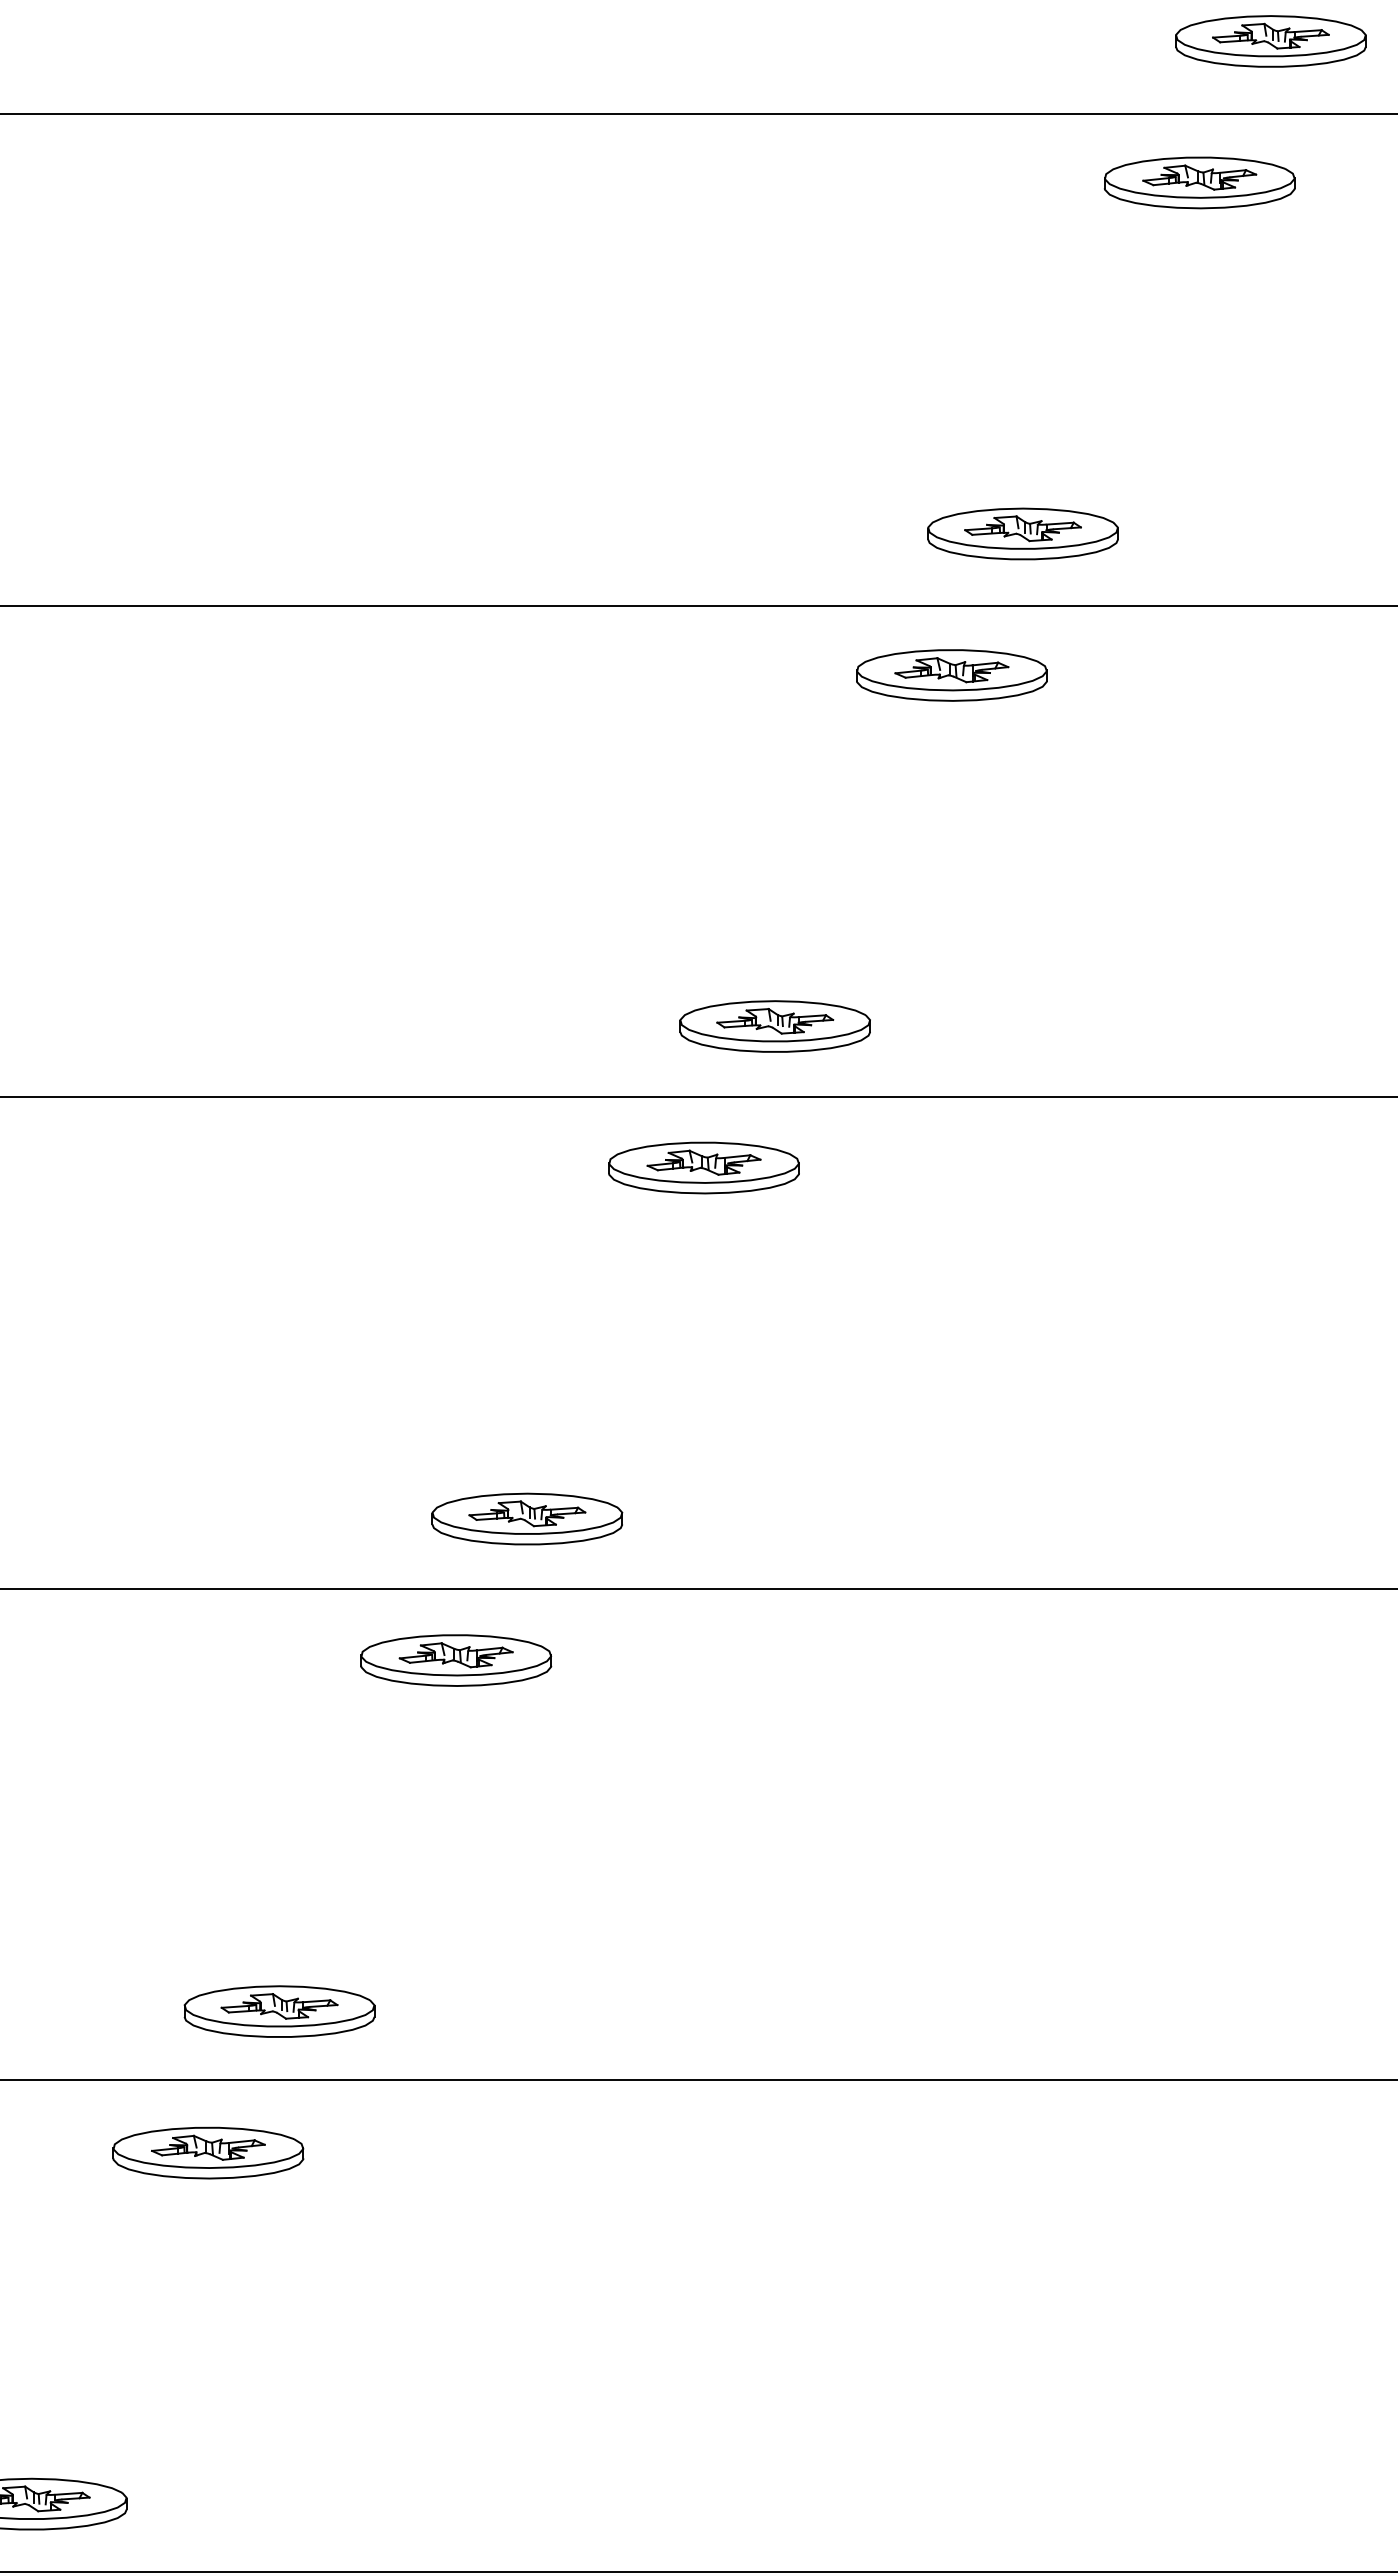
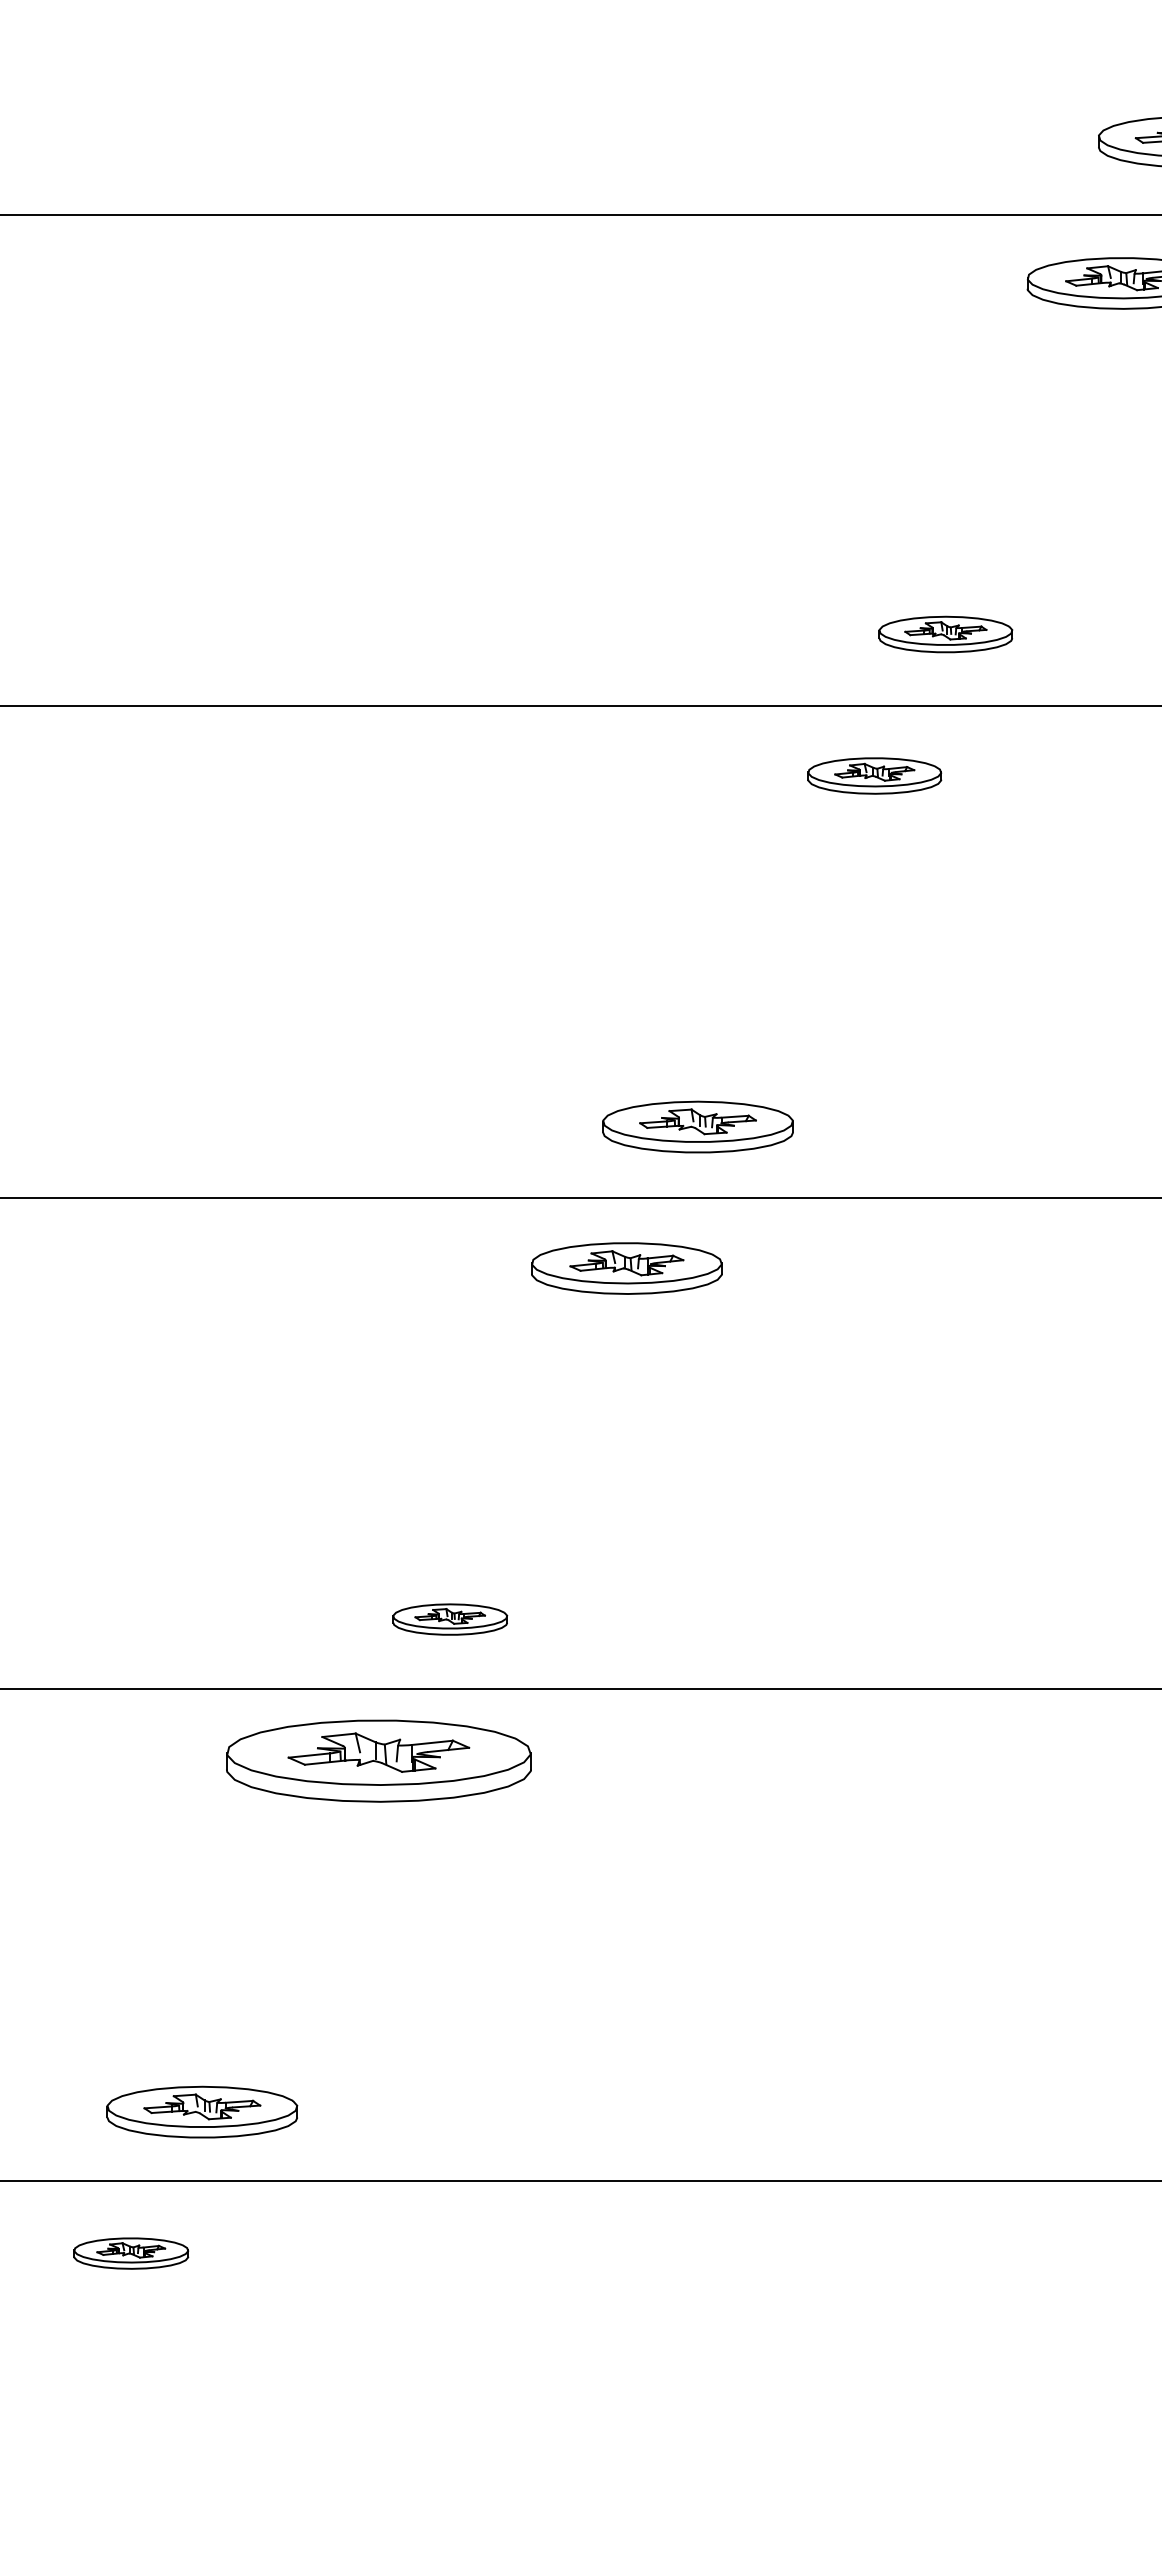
part: (1022, 533) -> (945, 634), size x0.7
part: (951, 675) -> (874, 776), size x0.7
part: (527, 1518) -> (450, 1619), size x0.6
part: (456, 1660) -> (379, 1761), size x1.6
part: (208, 2152) -> (131, 2253), size x0.6

